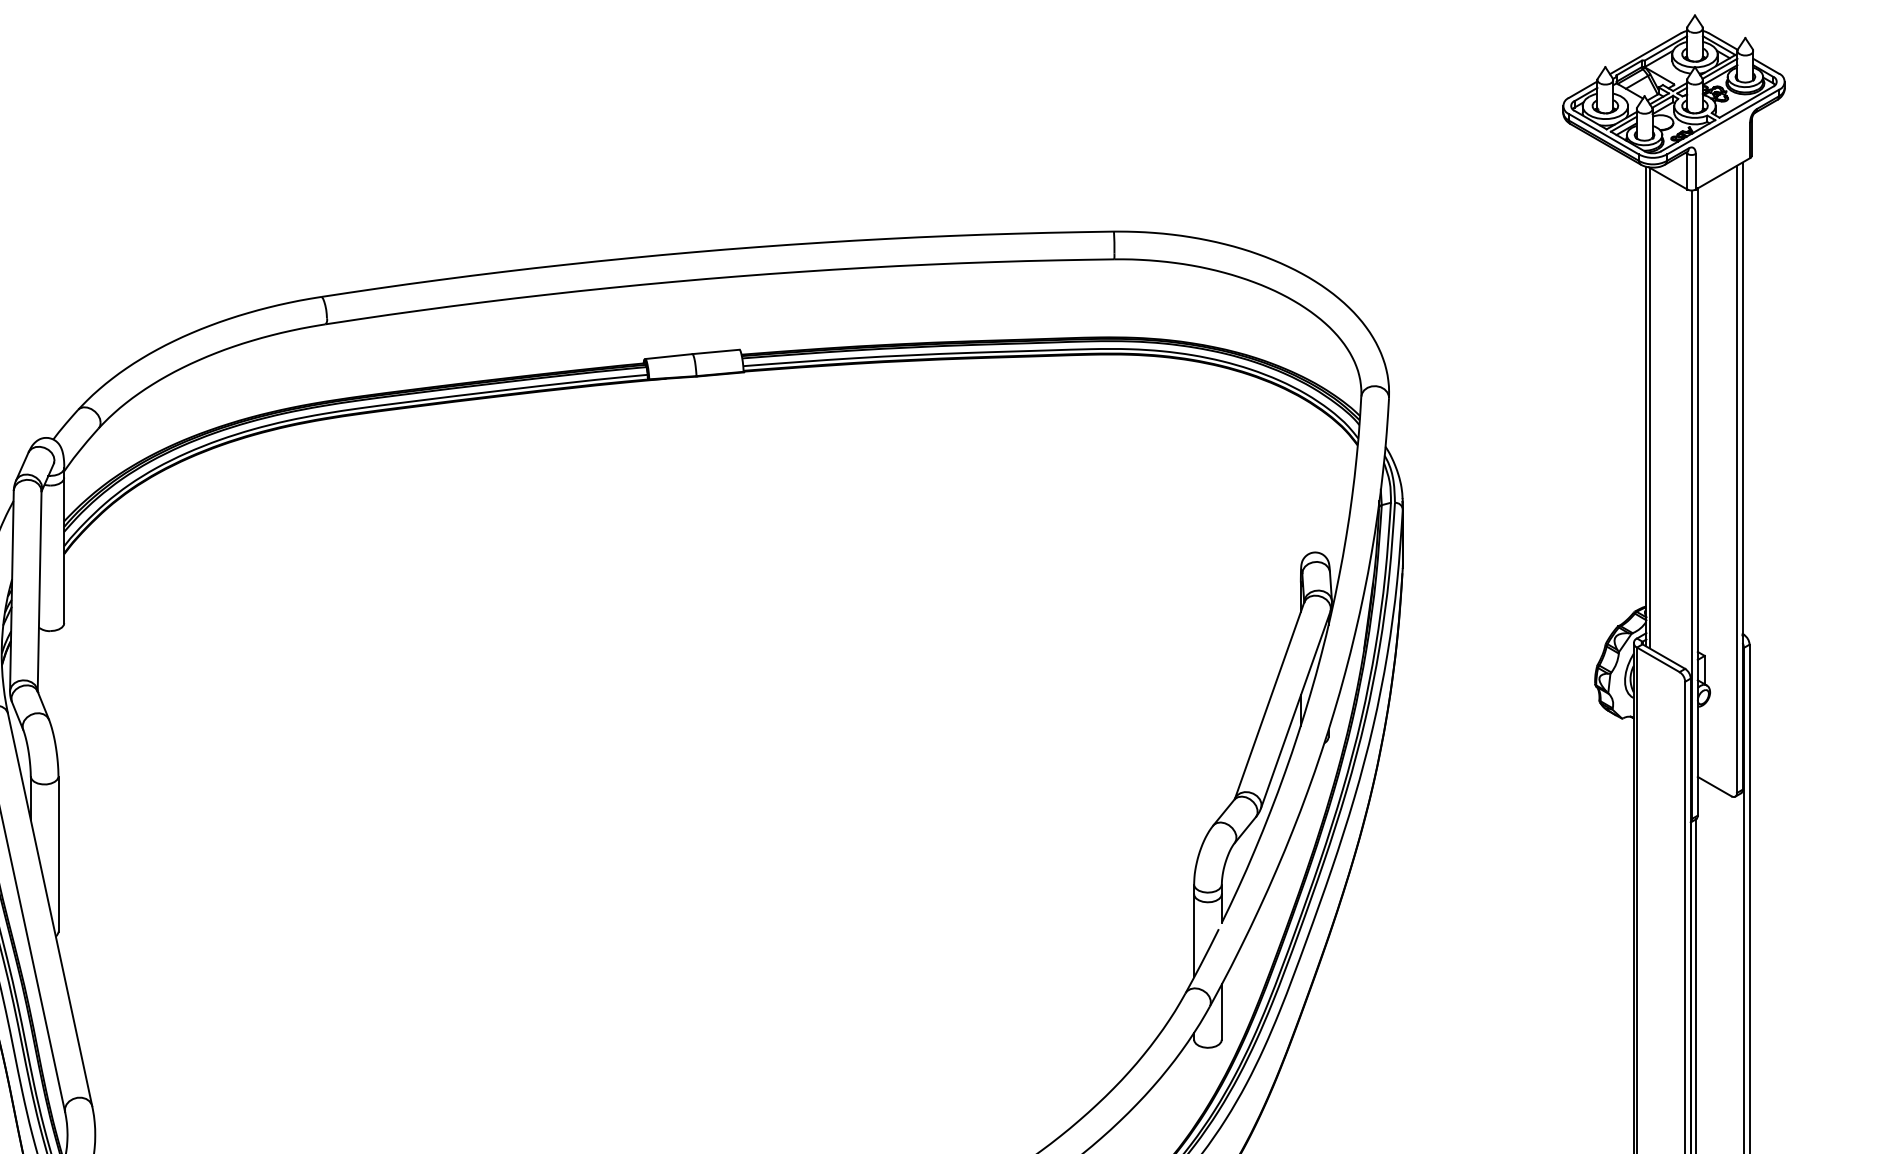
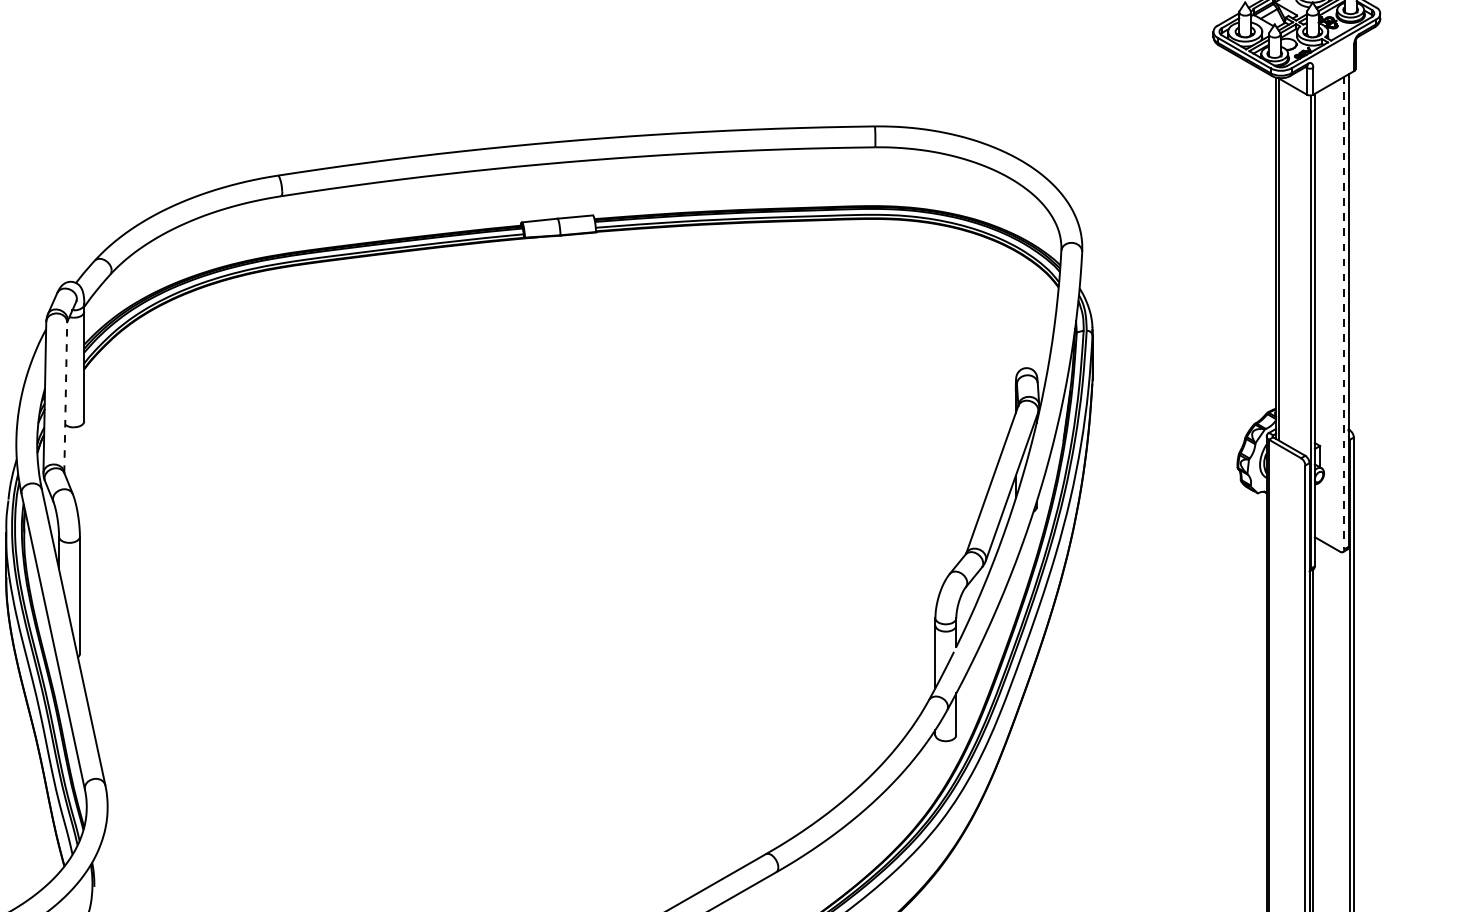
line: (1737, 479) -> (1344, 313), solid -> dashed
line: (39, 591) -> (65, 397), solid -> dashed

